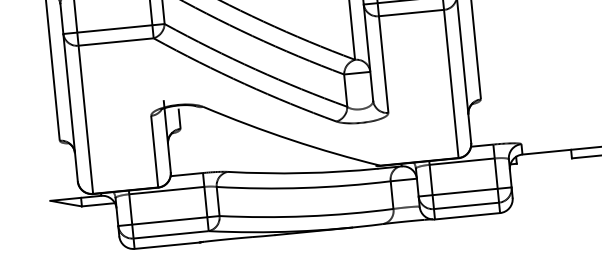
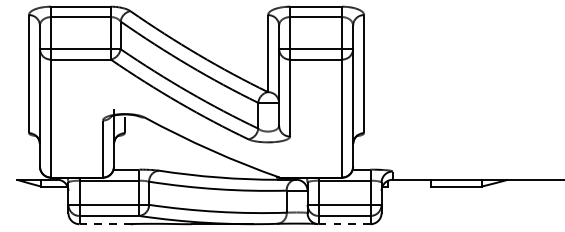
line: (467, 216) -> (344, 224), solid -> dashed
line: (167, 246) -> (105, 224), solid -> dashed

